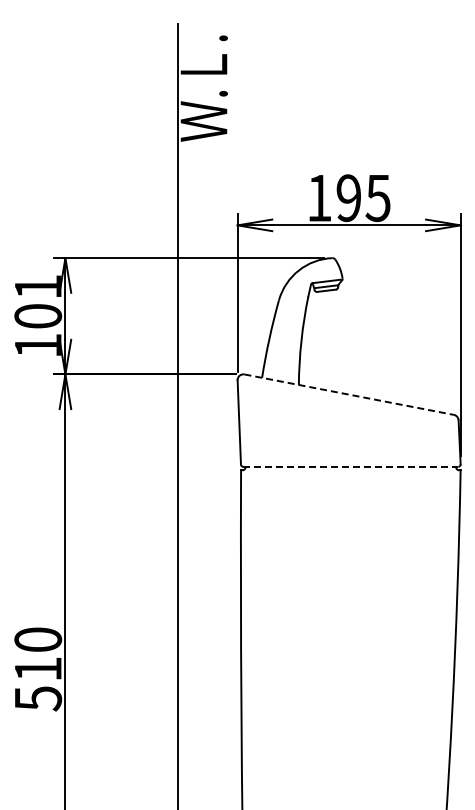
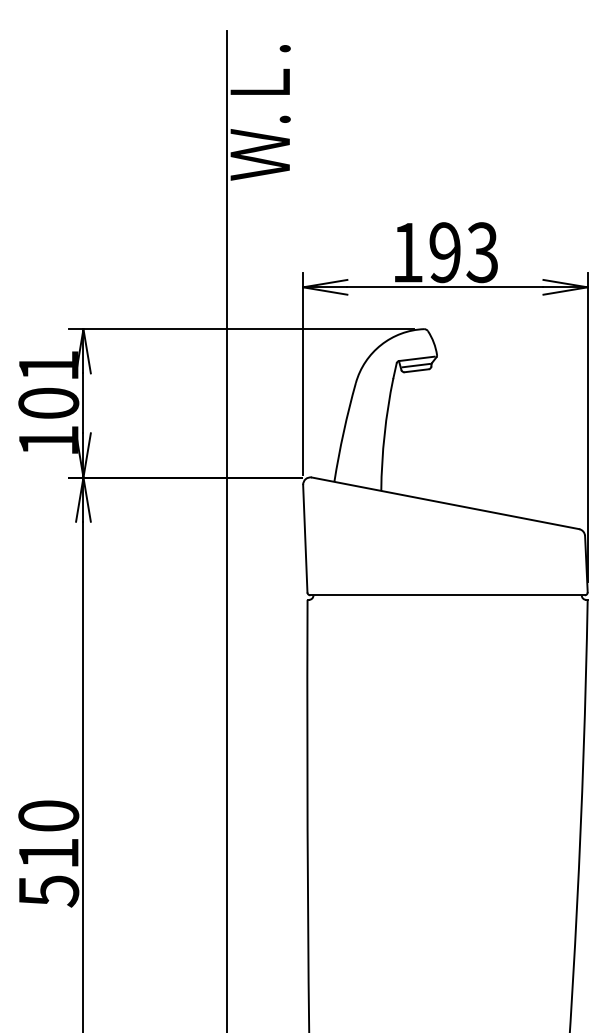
text: (377, 197) -> (481, 251), 195 -> 193
line: (349, 394) -> (445, 503), dashed -> solid
line: (350, 466) -> (447, 594), dashed -> solid

